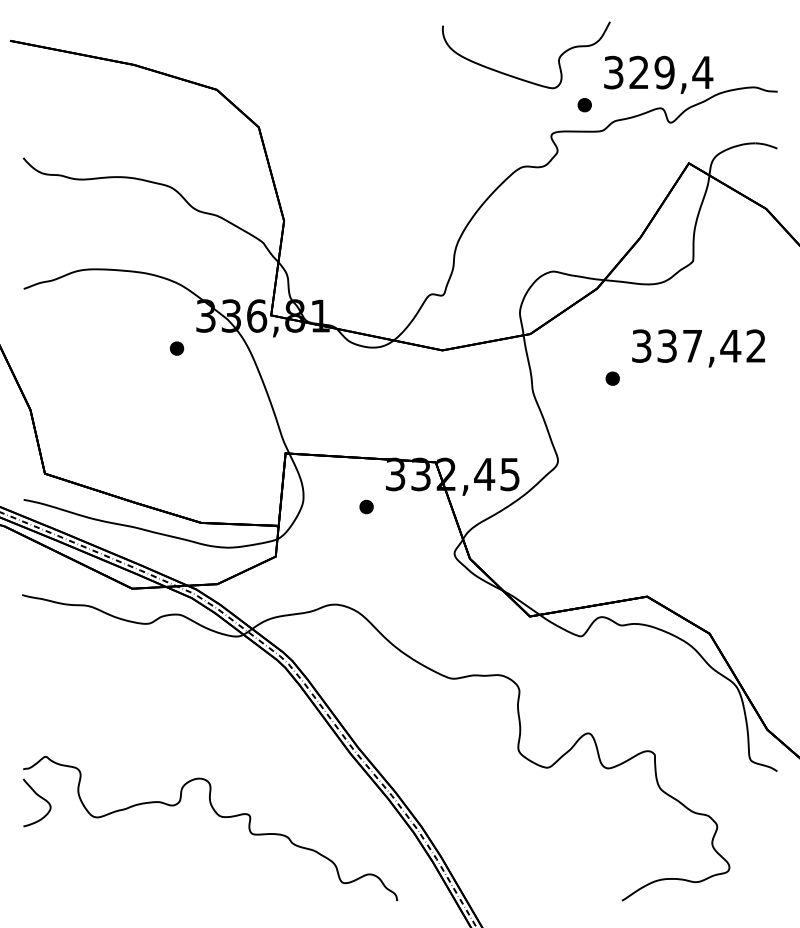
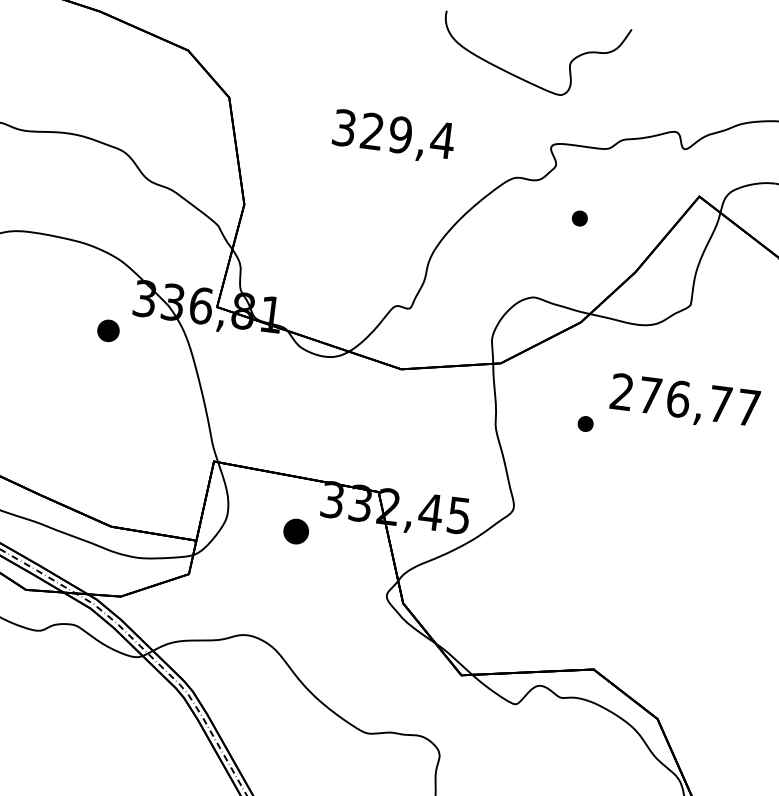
text: (658, 74) -> (393, 136), moved
part: (584, 105) -> (579, 218), moved
text: (698, 345) -> (684, 399), 337,42 -> 276,77
part: (176, 348) -> (107, 330), size x1.4
part: (366, 507) -> (295, 532), size x1.6

